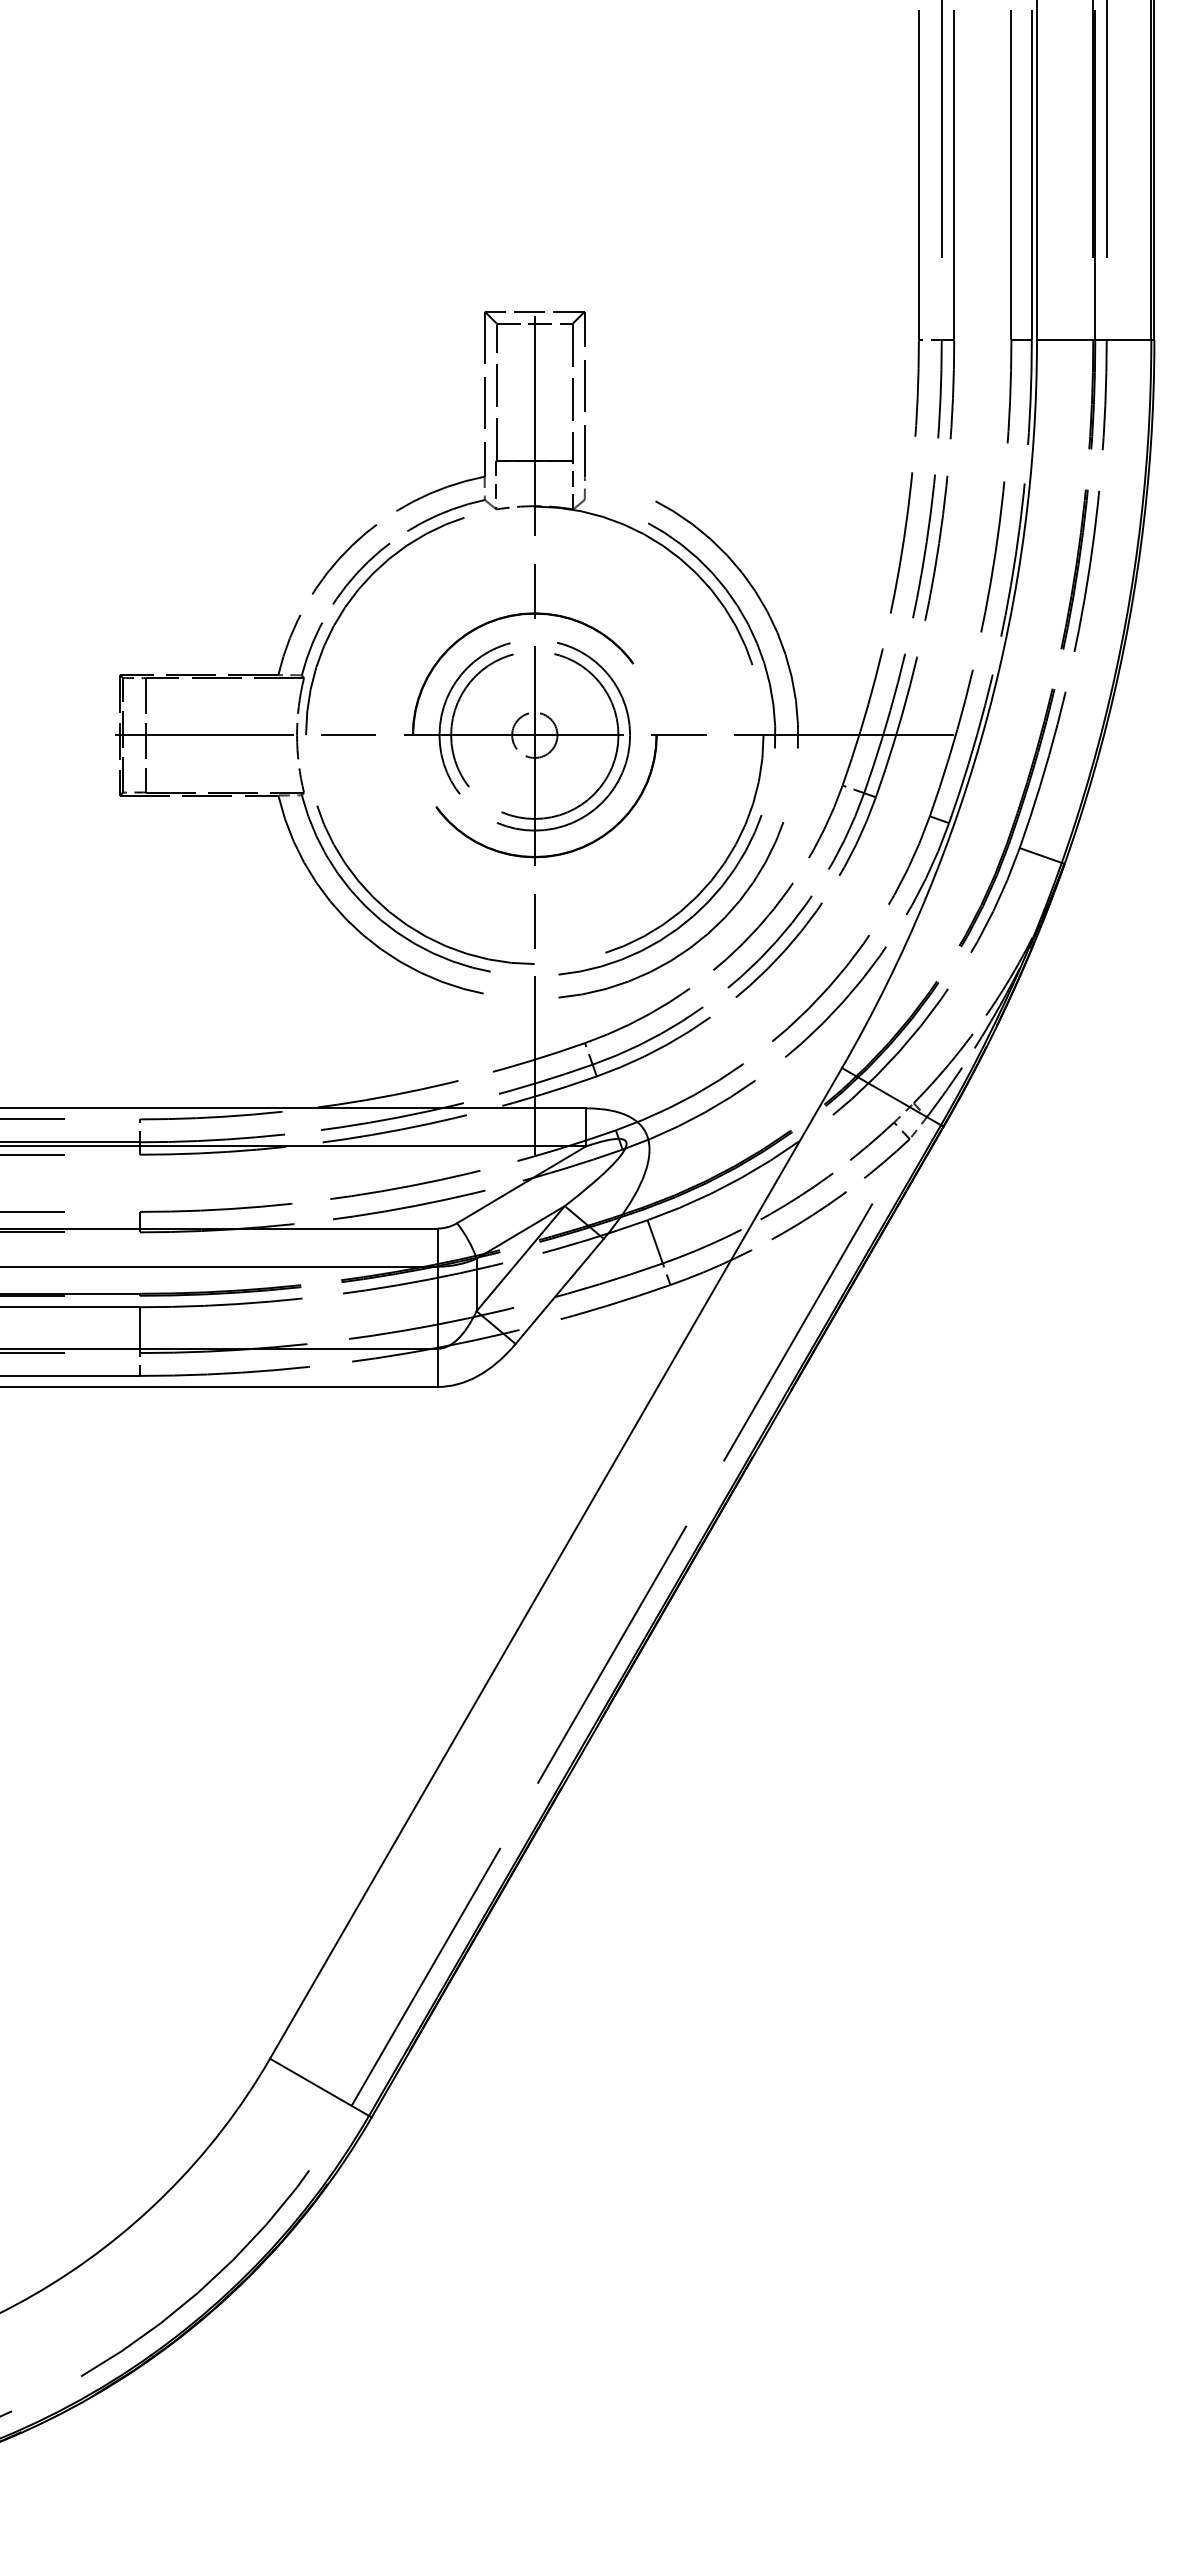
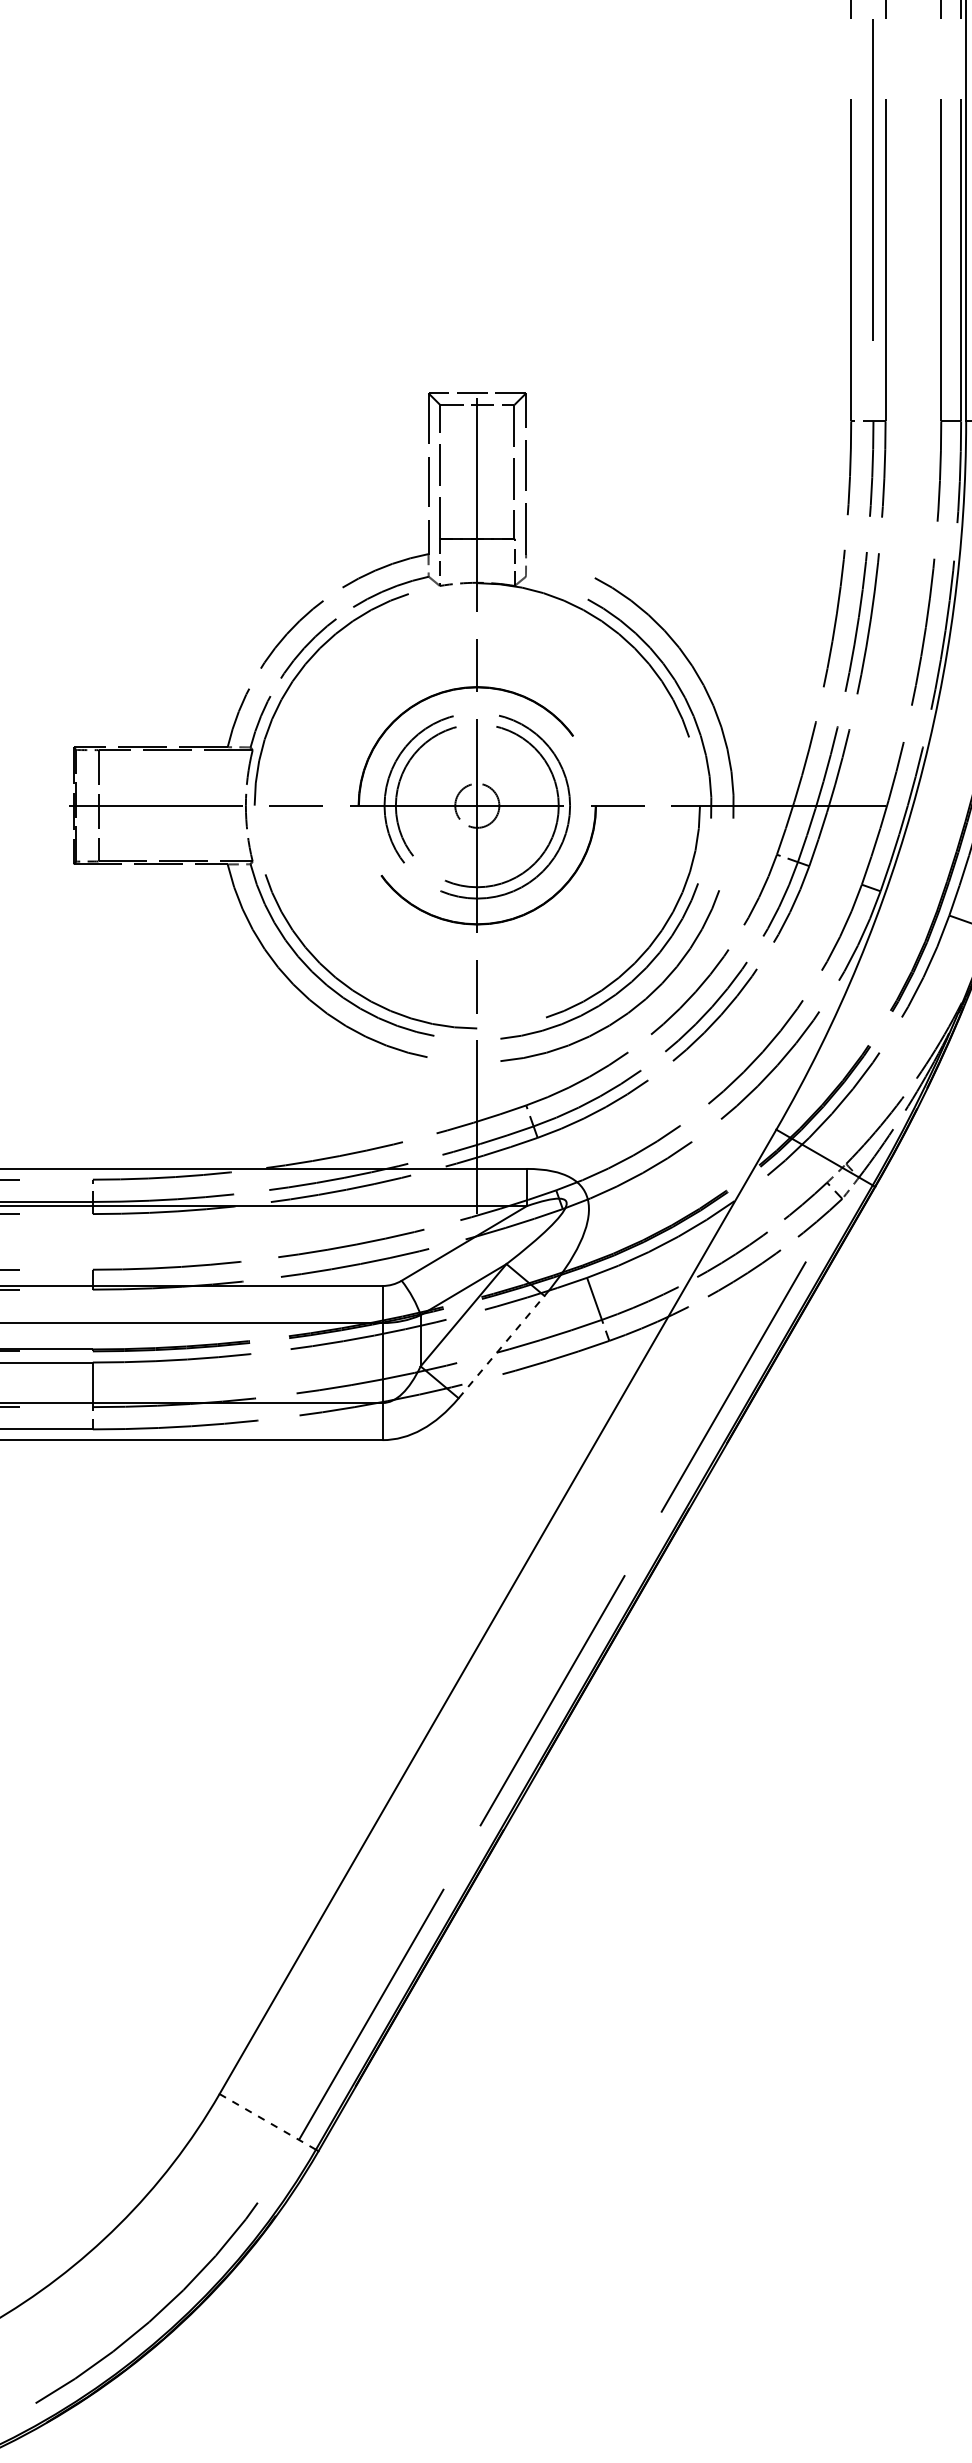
line: (559, 1291) -> (501, 1347), solid -> dashed
line: (319, 2087) -> (267, 2122), solid -> dashed

